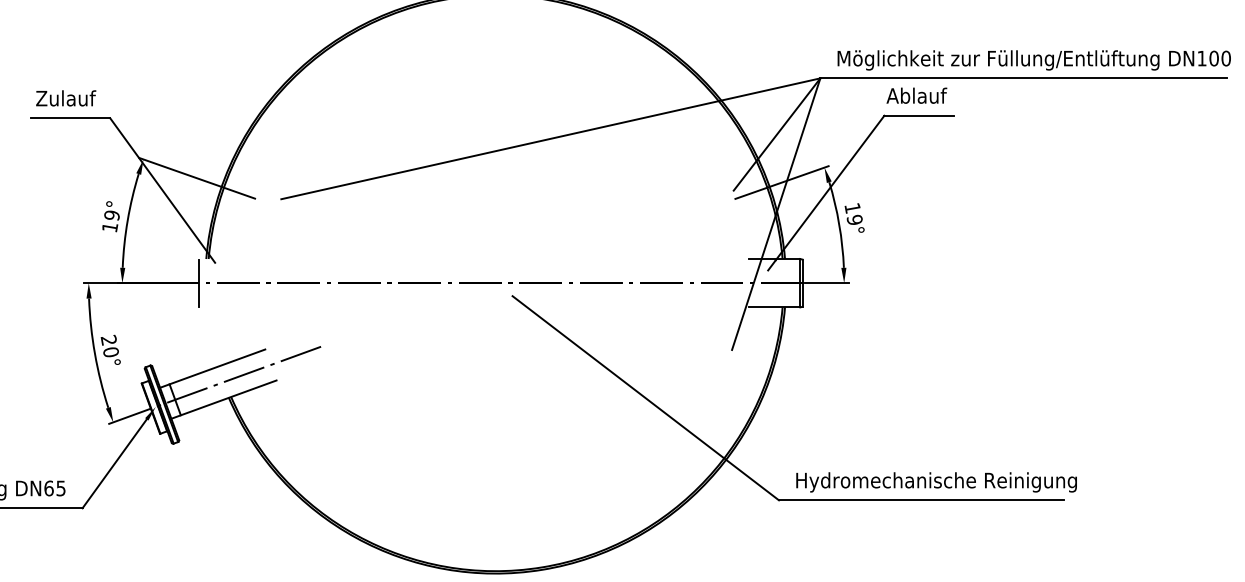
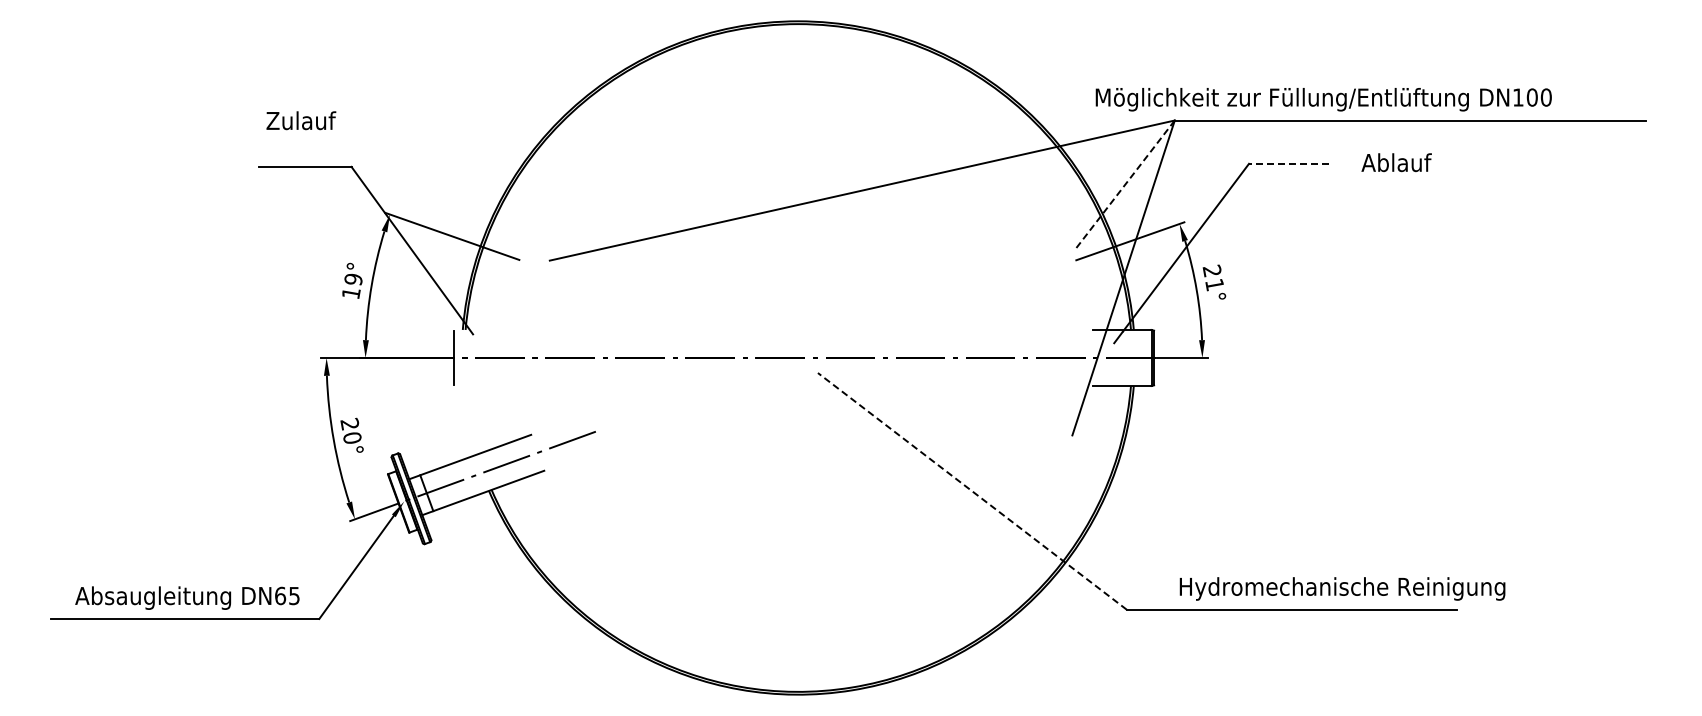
text: (1034, 60) -> (1323, 99), moved
text: (916, 95) -> (1396, 162), moved
text: (66, 98) -> (301, 120), moved
line: (918, 115) -> (1288, 163), solid -> dashed
line: (776, 135) -> (1124, 186), solid -> dashed
text: (852, 213) -> (1212, 277), 19° -> 21°
line: (645, 398) -> (972, 491), solid -> dashed
text: (936, 482) -> (1342, 588), moved

